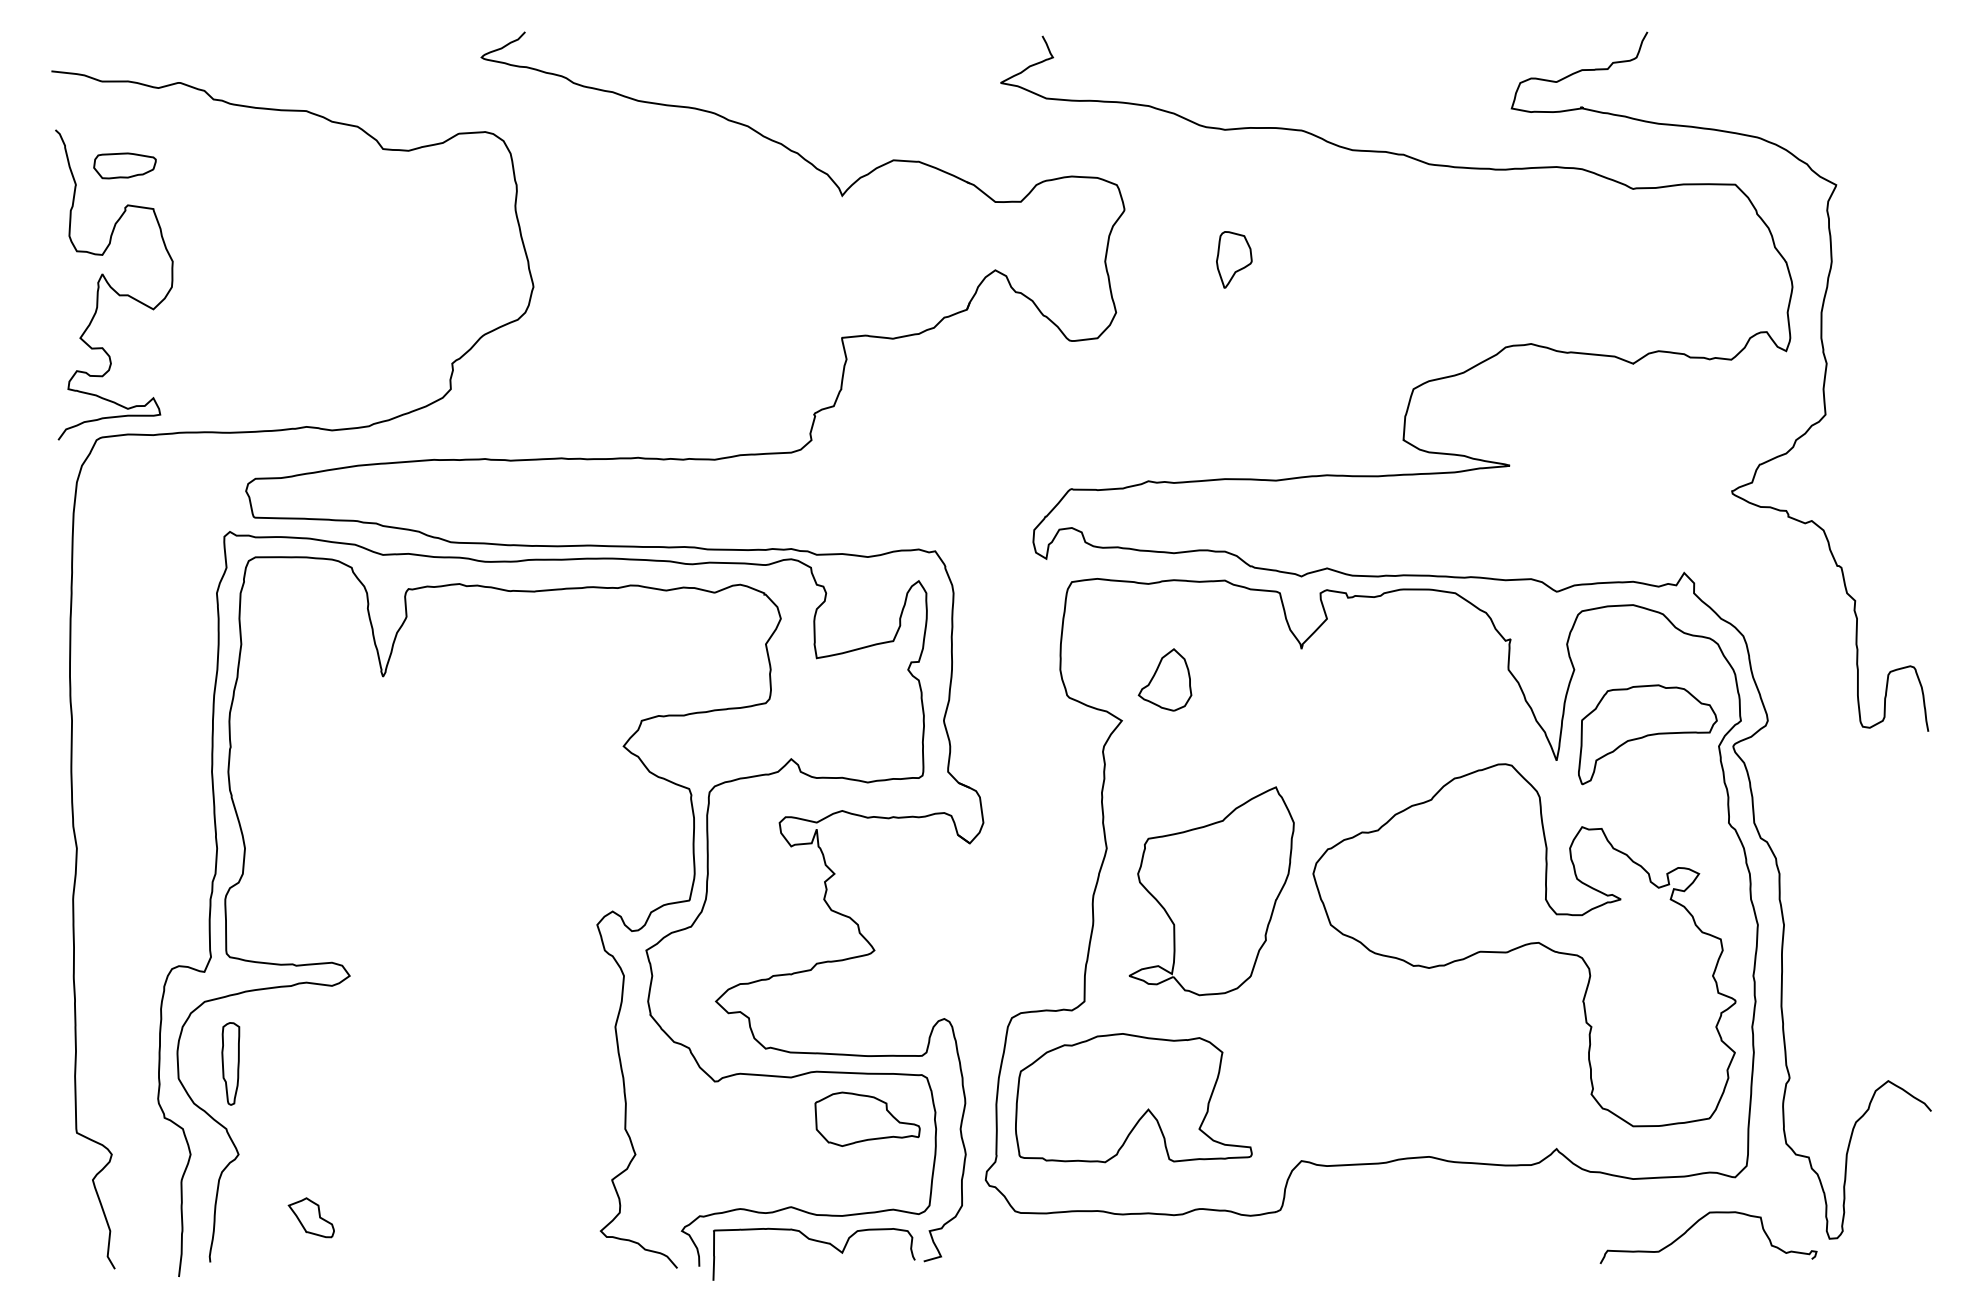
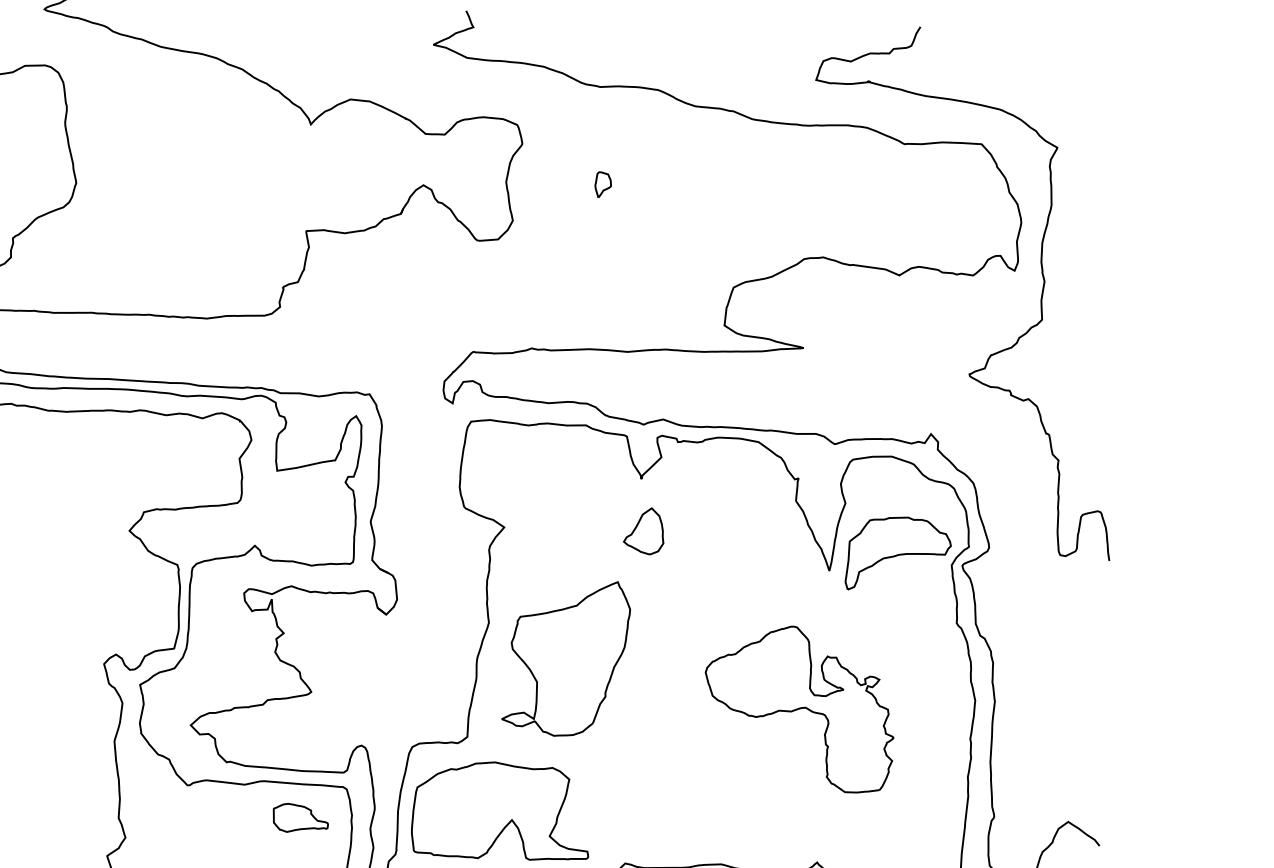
part: (1234, 259) -> (603, 184), size x0.6
part: (1164, 679) -> (643, 530), moved
part: (1524, 945) -> (799, 708), size x0.6
part: (867, 1118) -> (300, 817), size x0.7

